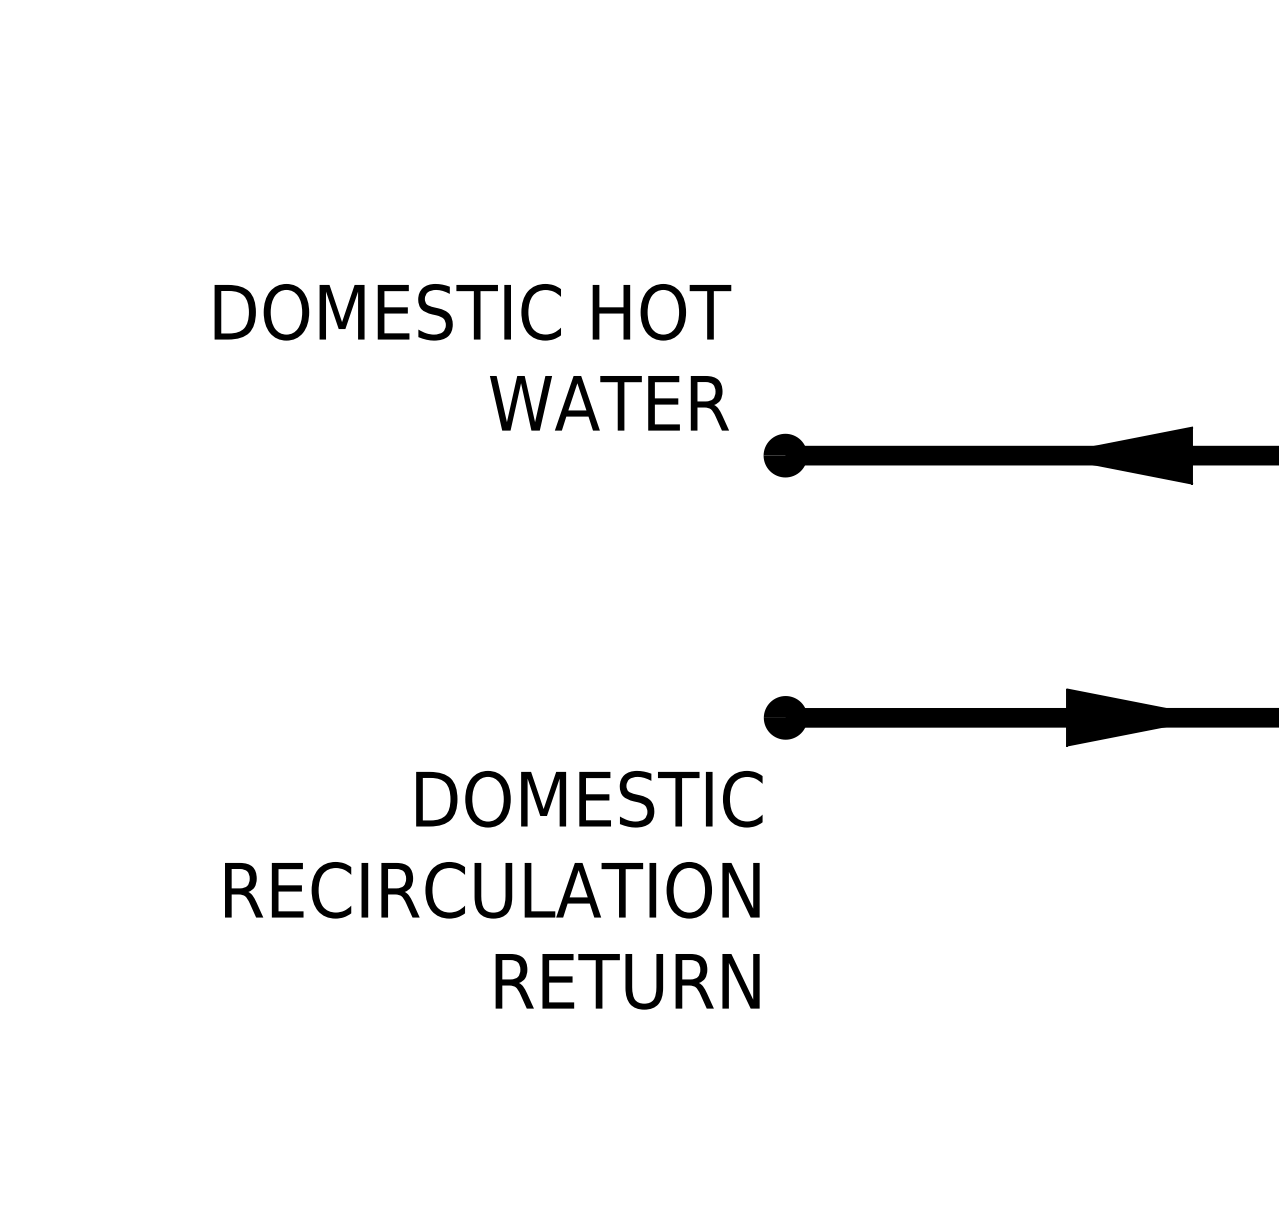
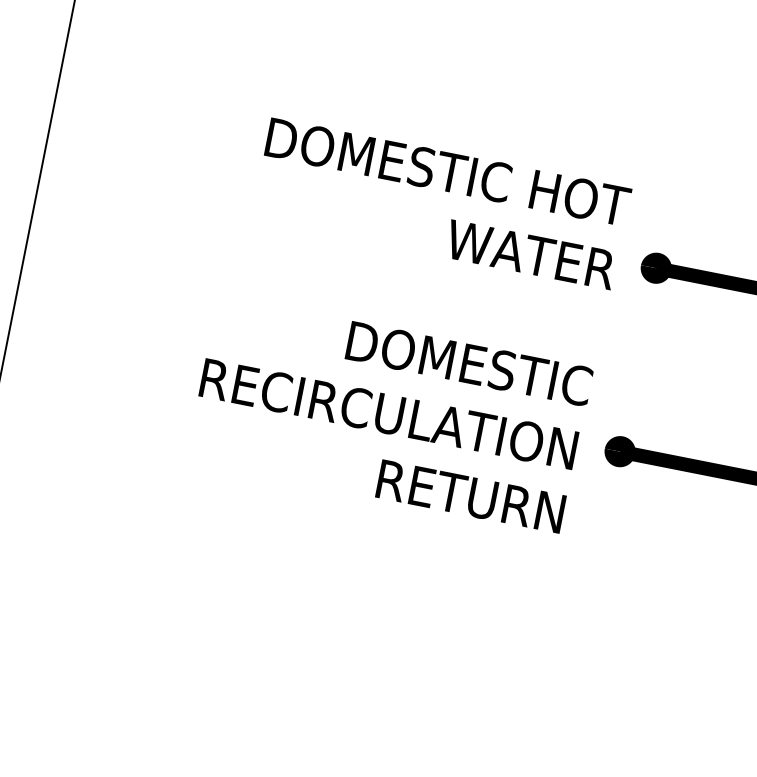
text: (472, 357) -> (441, 203), moved
text: (493, 890) -> (389, 414), moved

